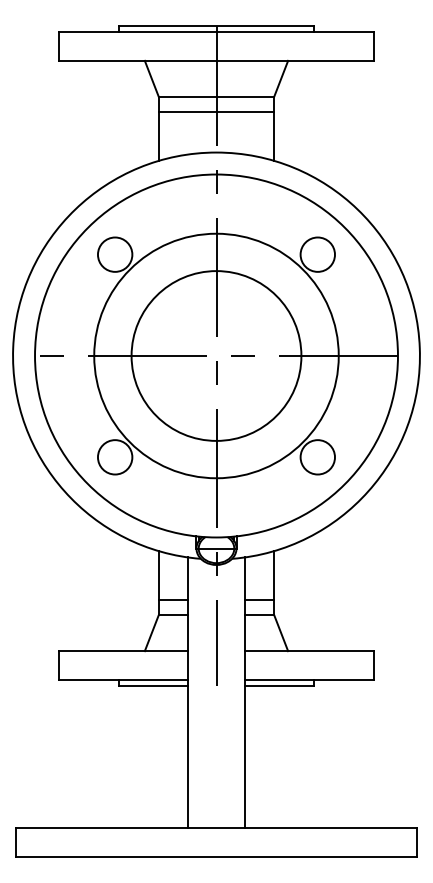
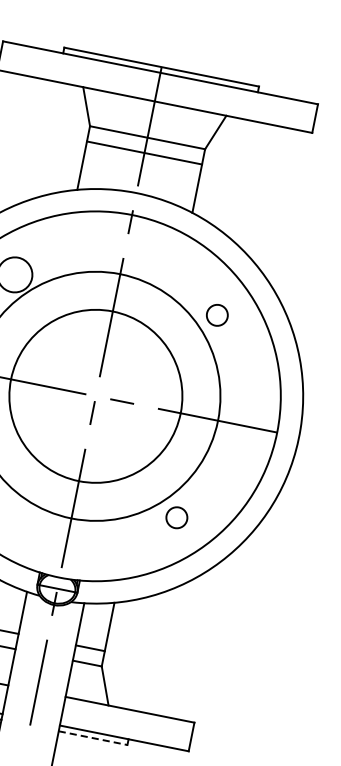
circle: (317, 254) -> (217, 315), size x0.6
circle: (317, 457) -> (176, 517), size x0.6
line: (280, 685) -> (94, 738), solid -> dashed

